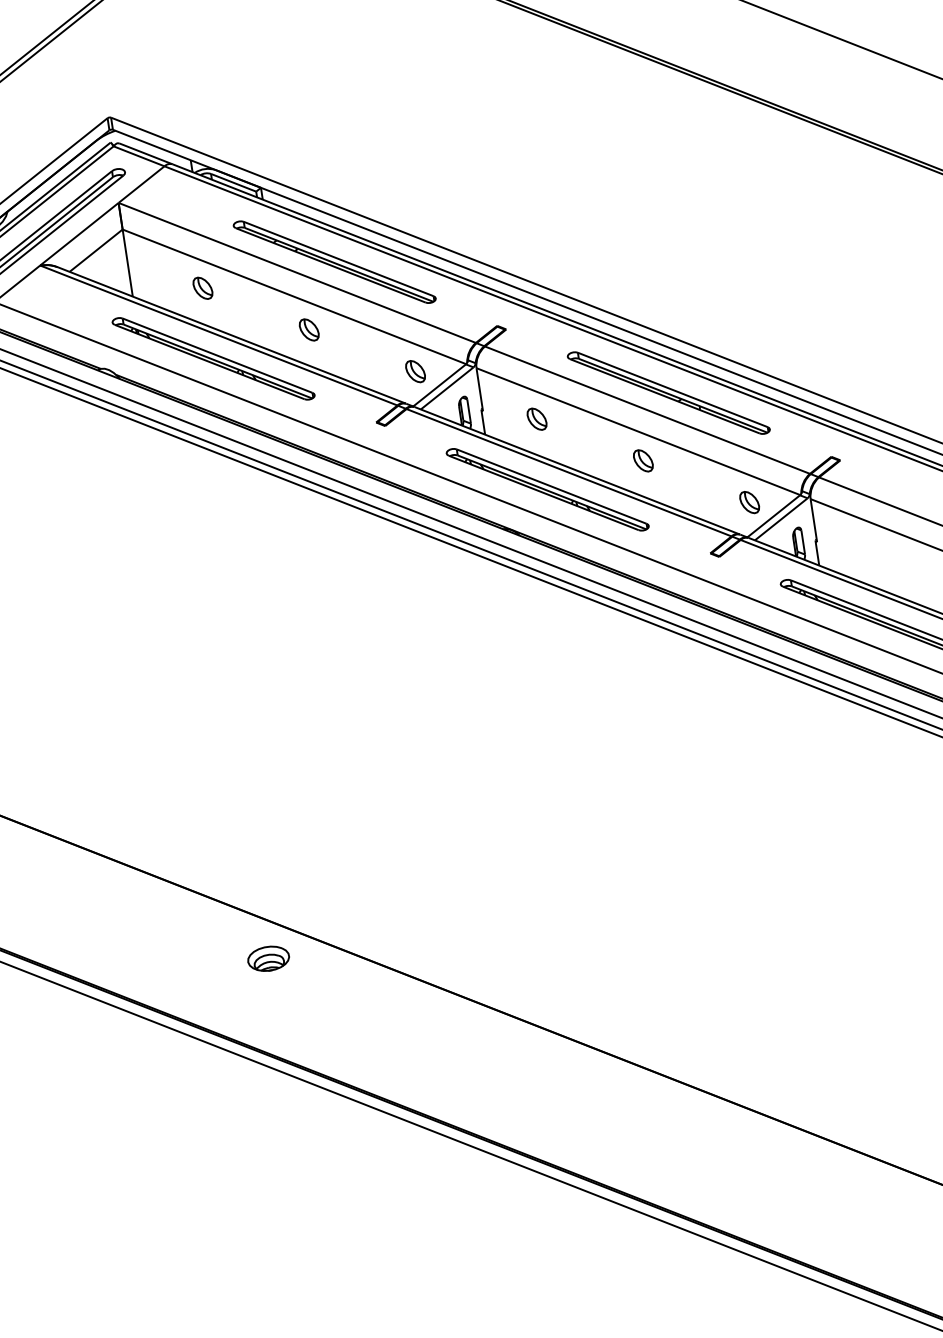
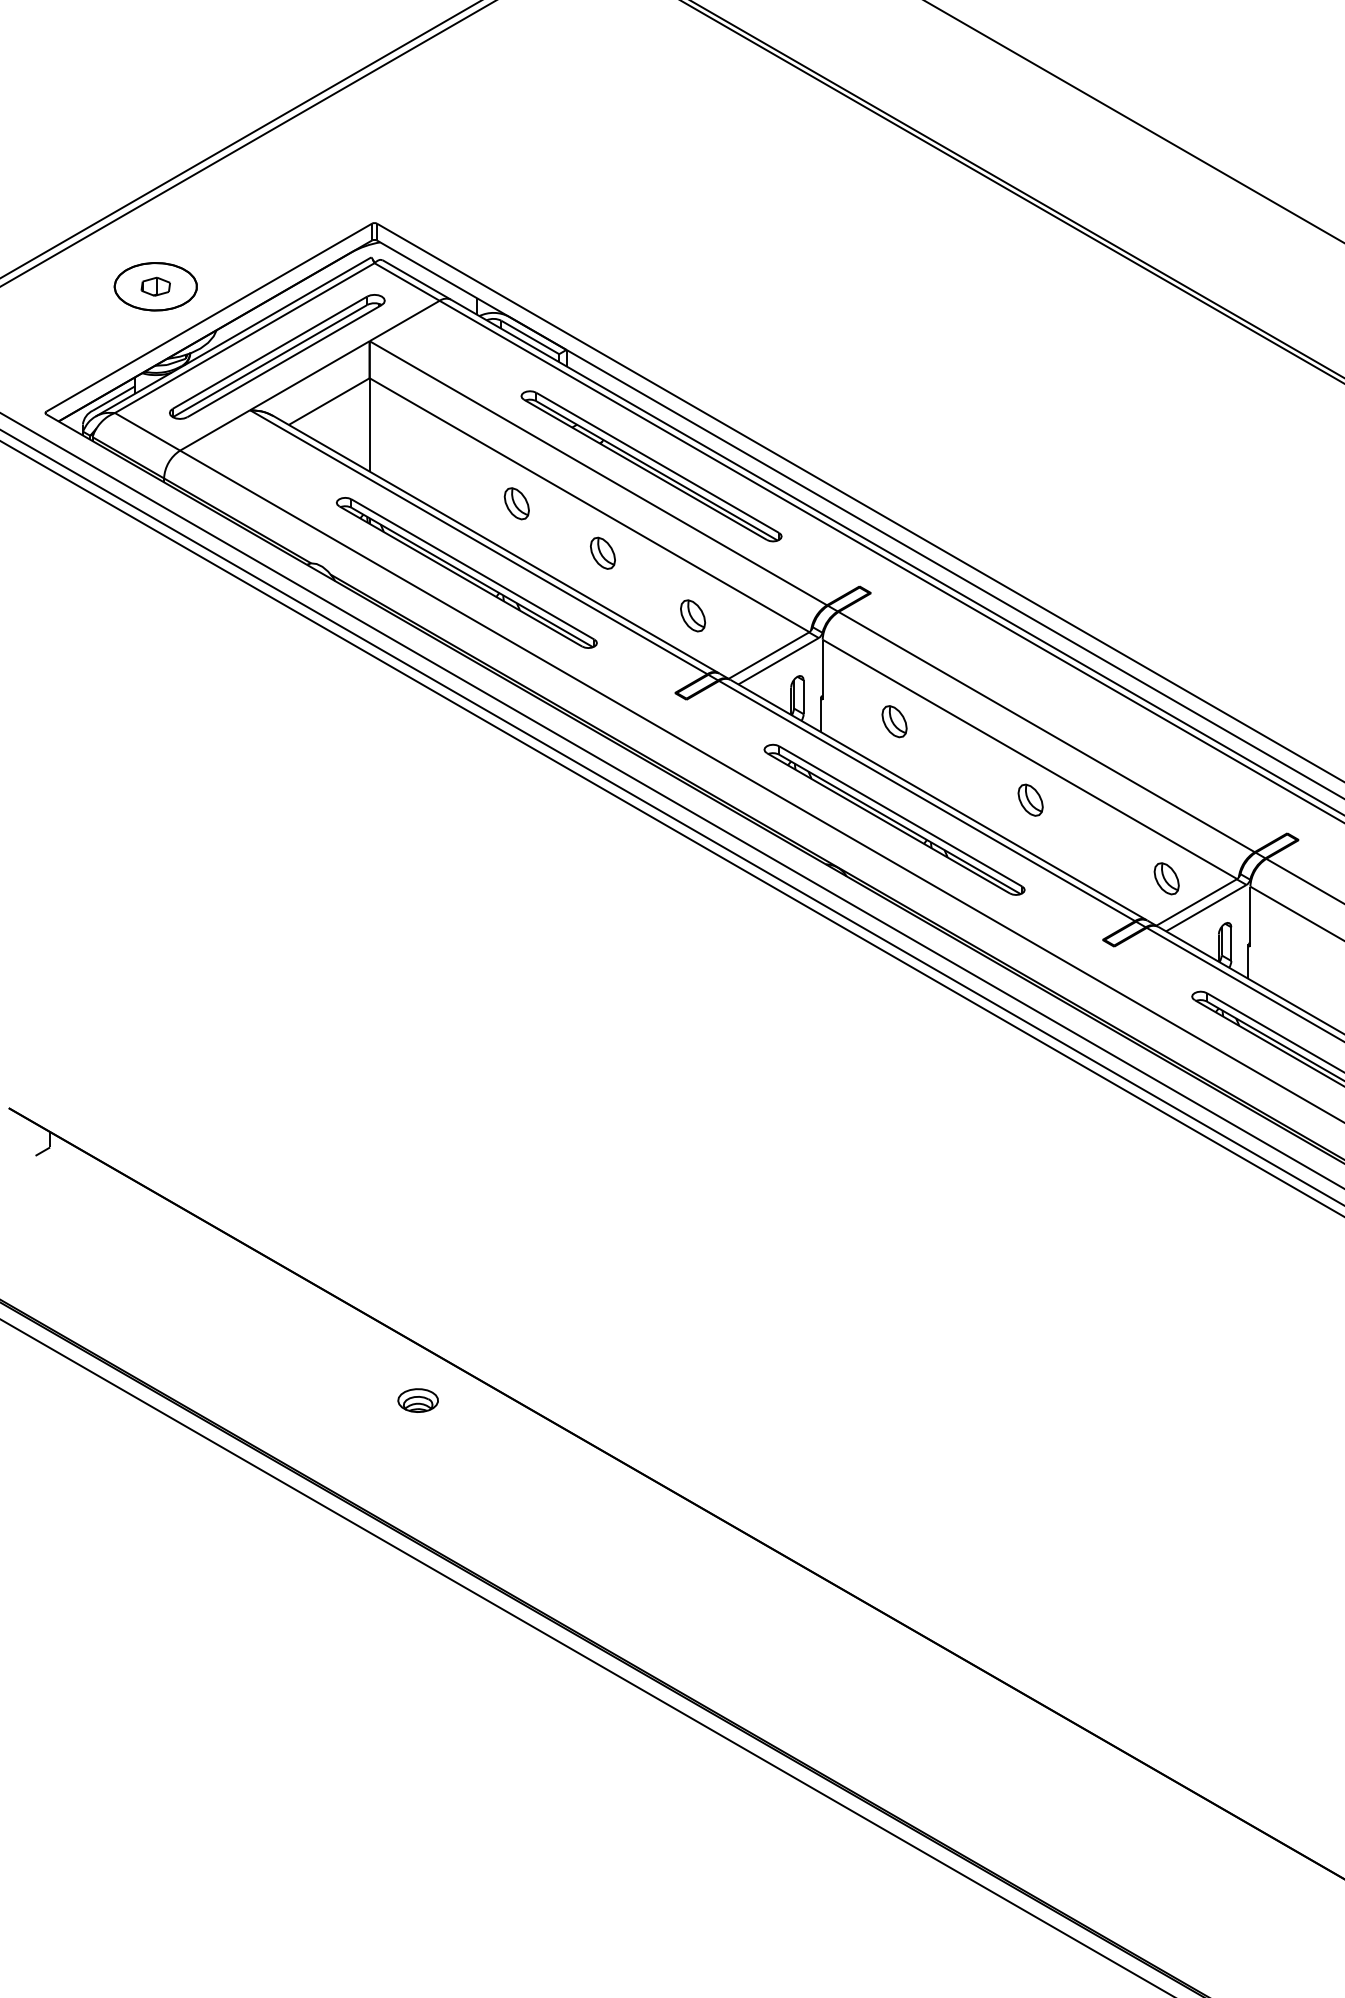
part: (202, 288) -> (516, 503), moved
part: (415, 371) -> (693, 615), moved
part: (669, 393) -> (1079, 713), removed
part: (268, 958) -> (417, 1400), size x0.7

